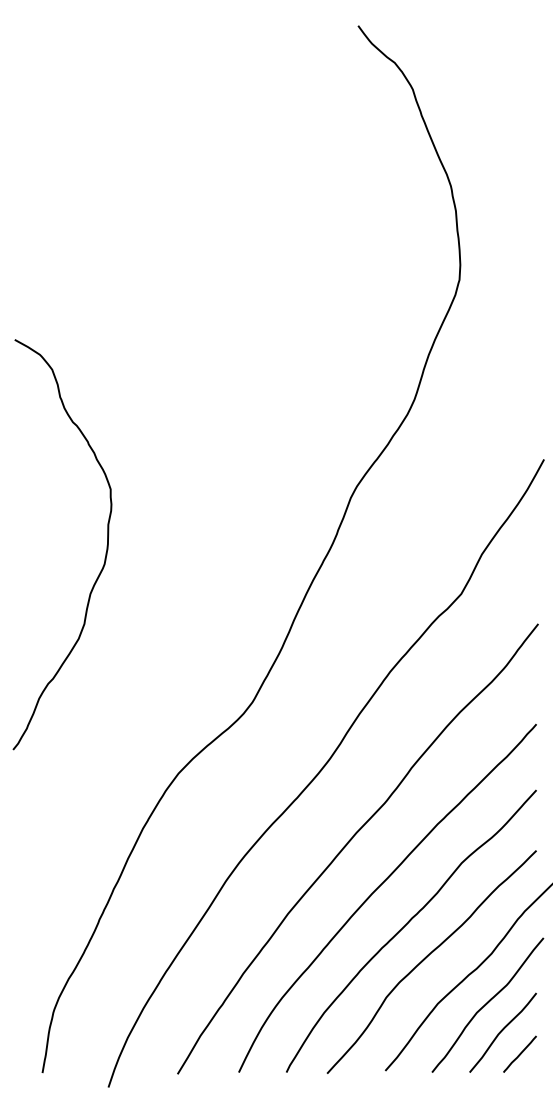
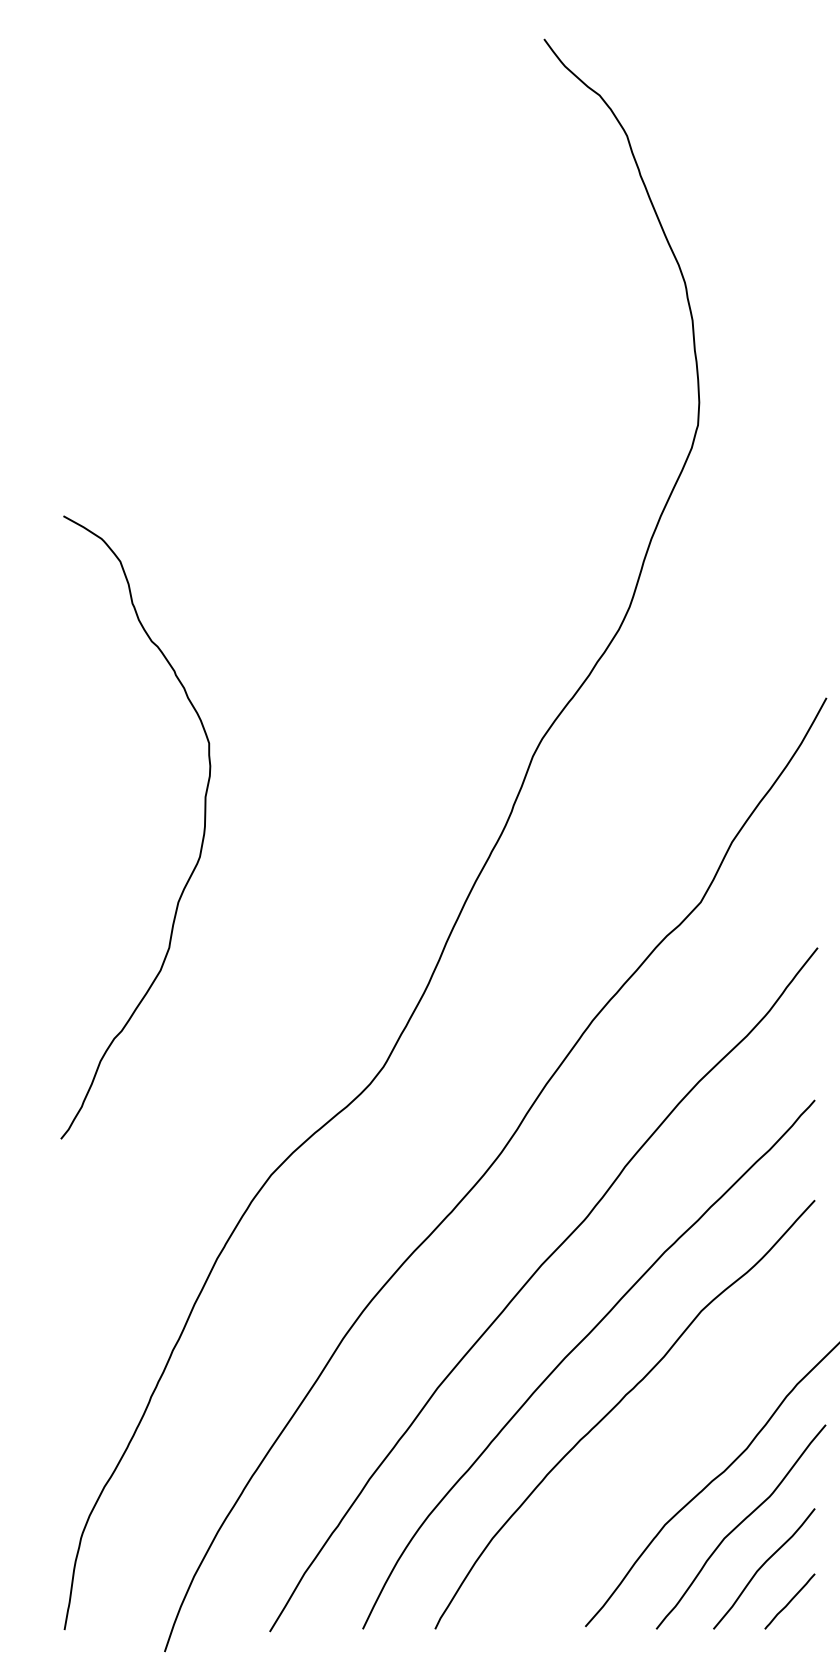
curve: (105, 552) -> (201, 839), moved
curve: (427, 957) -> (649, 1454), removed

